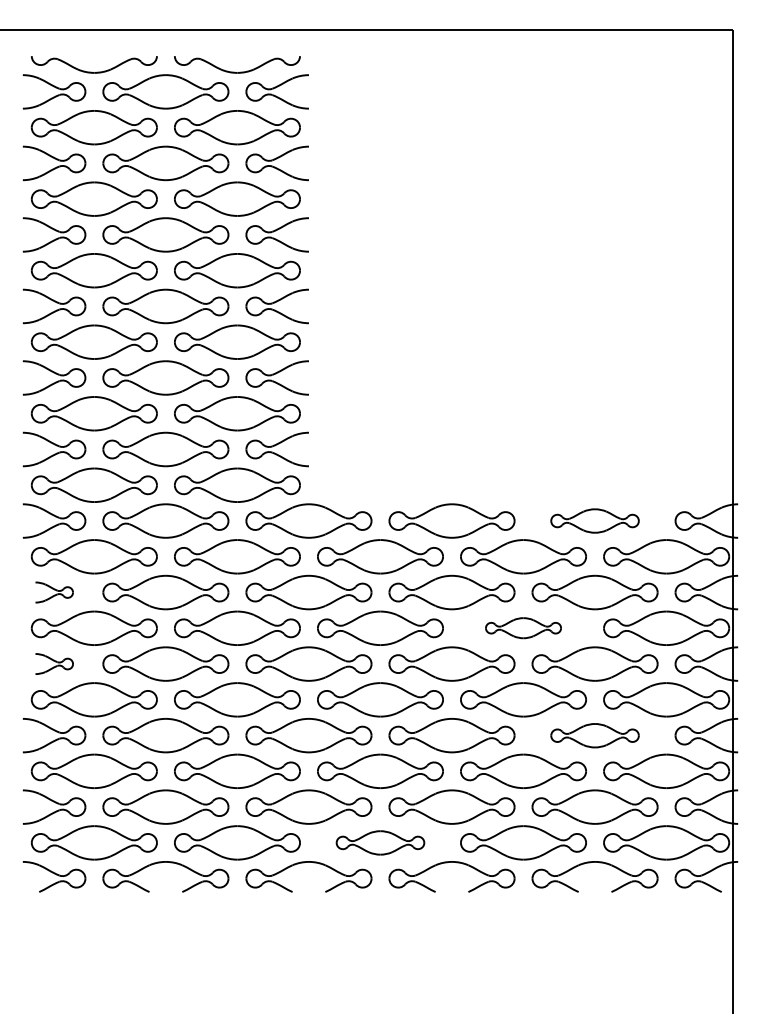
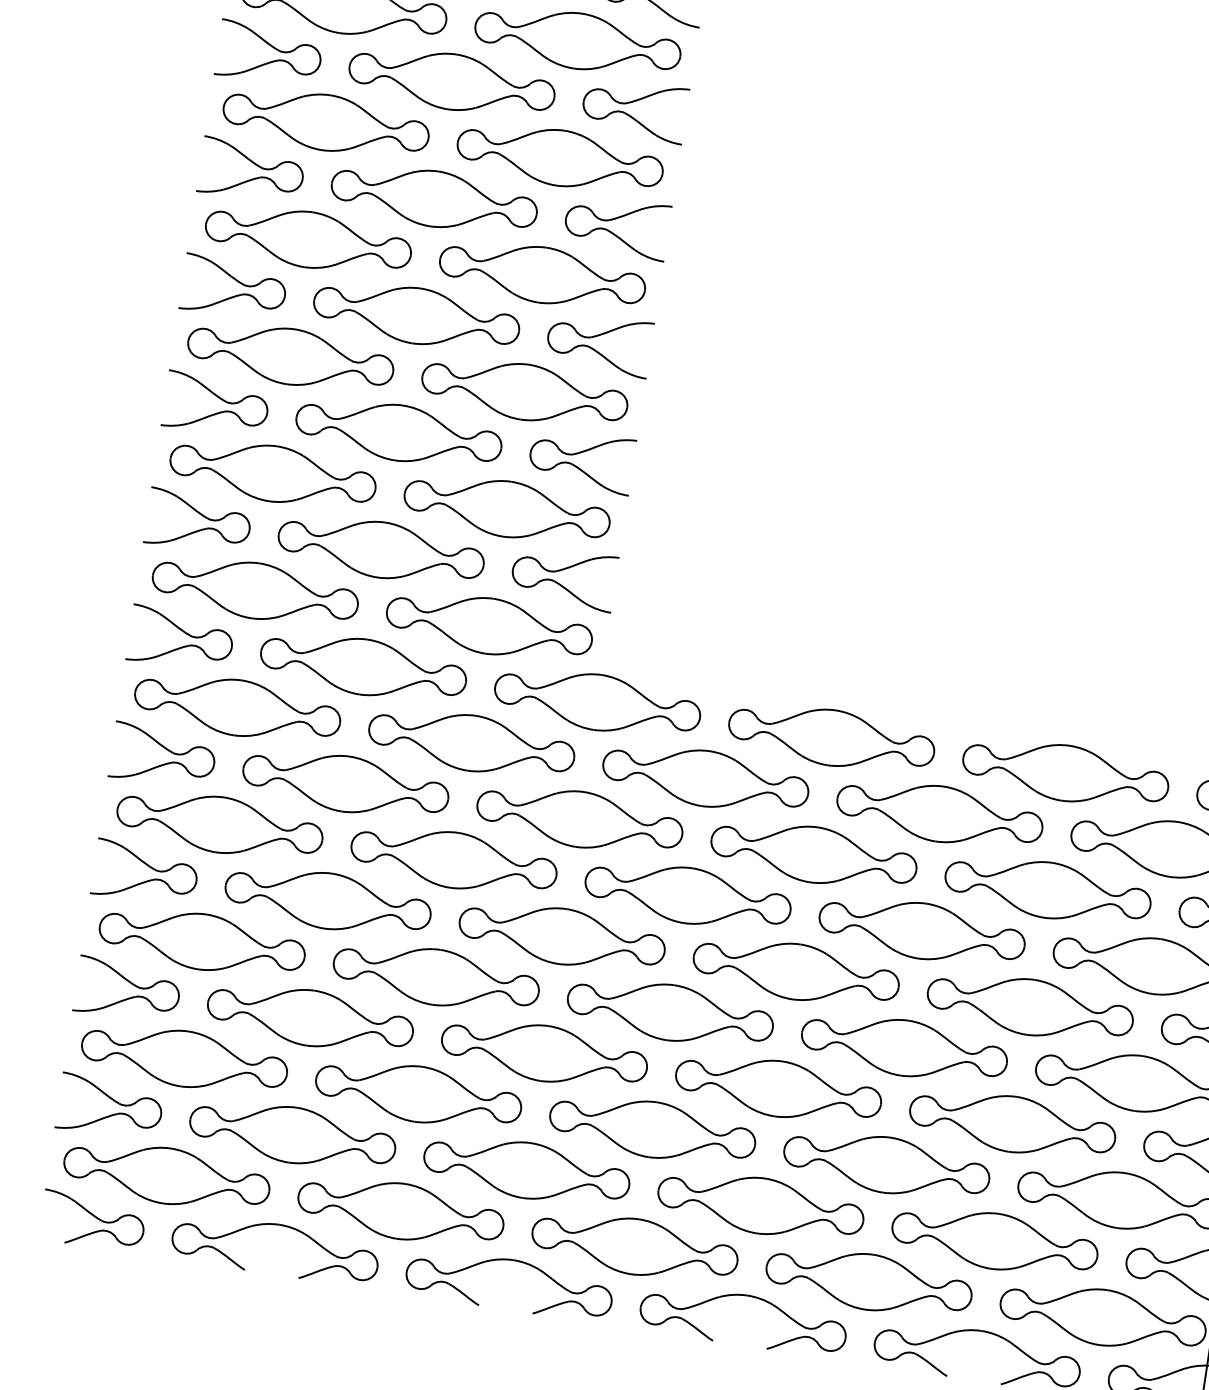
part: (594, 520) -> (1064, 772), size x1.43
part: (54, 592) -> (163, 756), size x1.67
part: (523, 627) -> (922, 929), size x1.67
part: (54, 663) -> (146, 872), size x1.67
part: (594, 735) -> (1011, 1123), size x1.43
part: (380, 842) -> (635, 1246), size x1.43

